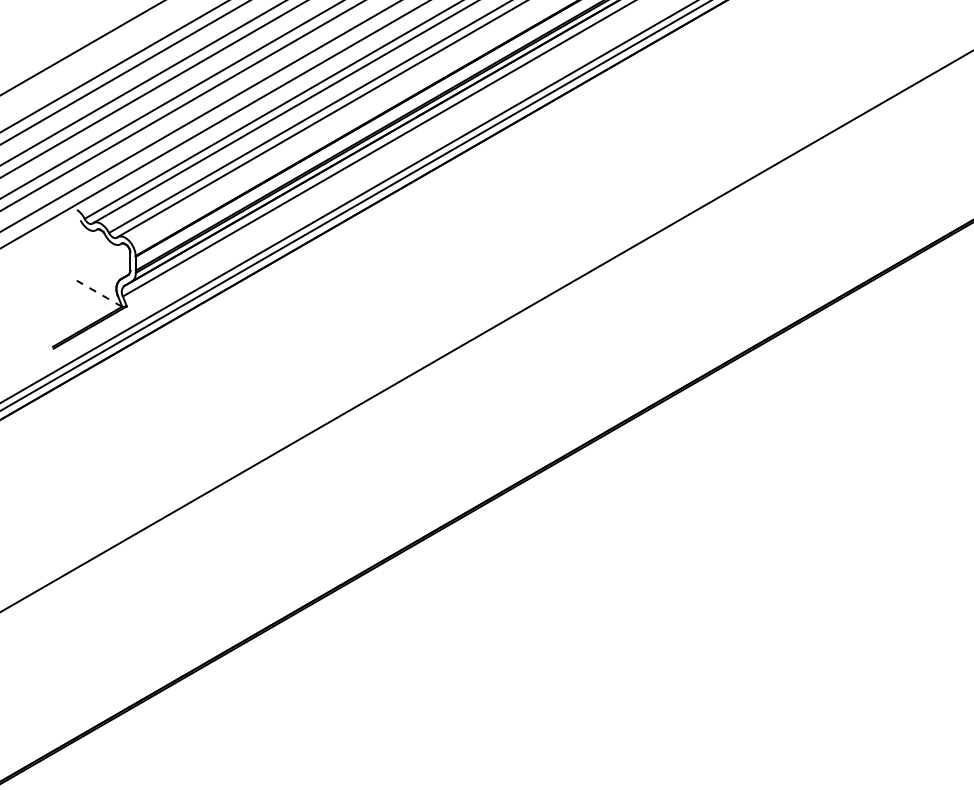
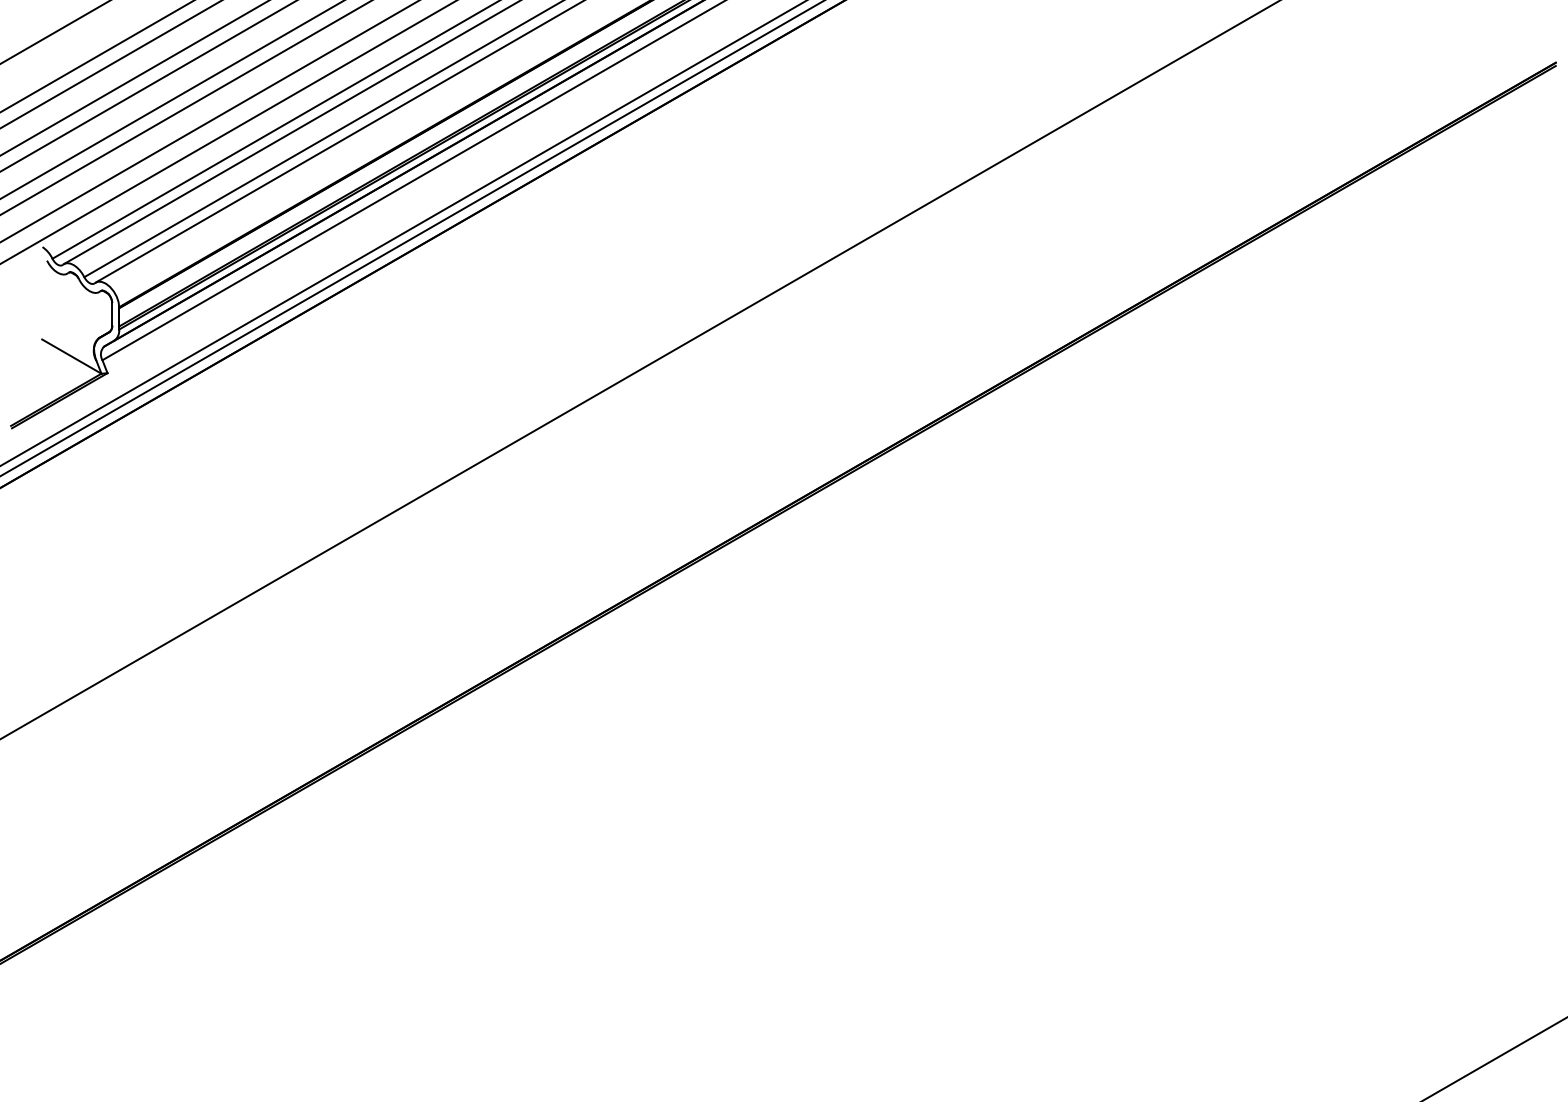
line: (99, 293) -> (71, 356), dashed -> solid

